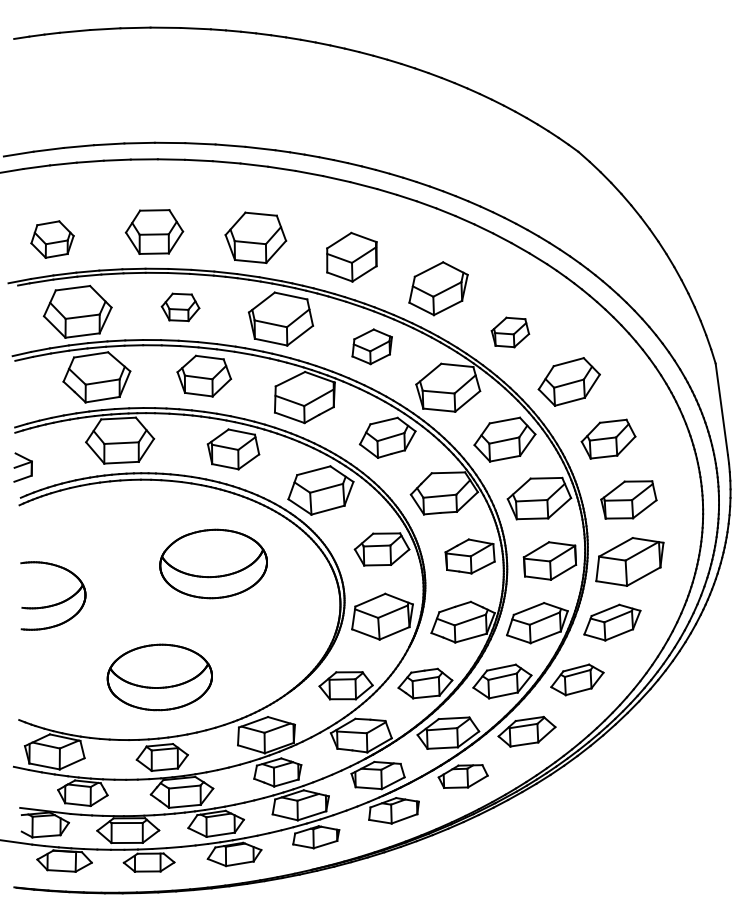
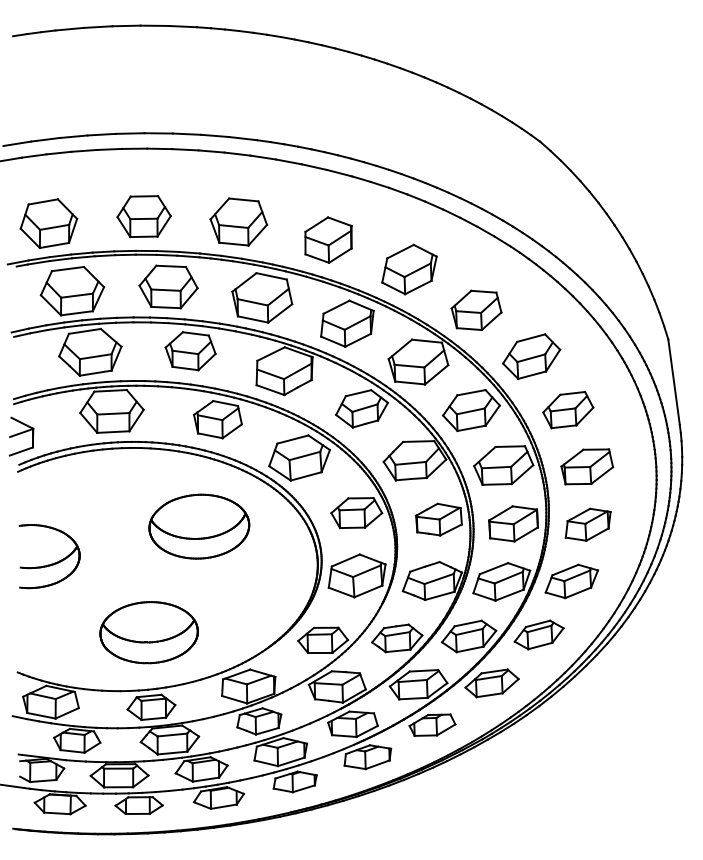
part: (52, 239) -> (48, 223), size x1.43
part: (180, 307) -> (168, 287), size x1.67
part: (510, 332) -> (476, 310), size x1.43
part: (372, 346) -> (347, 323), size x1.43
part: (22, 467) -> (20, 436), size x1.43
part: (629, 561) -> (587, 524), size x0.71

